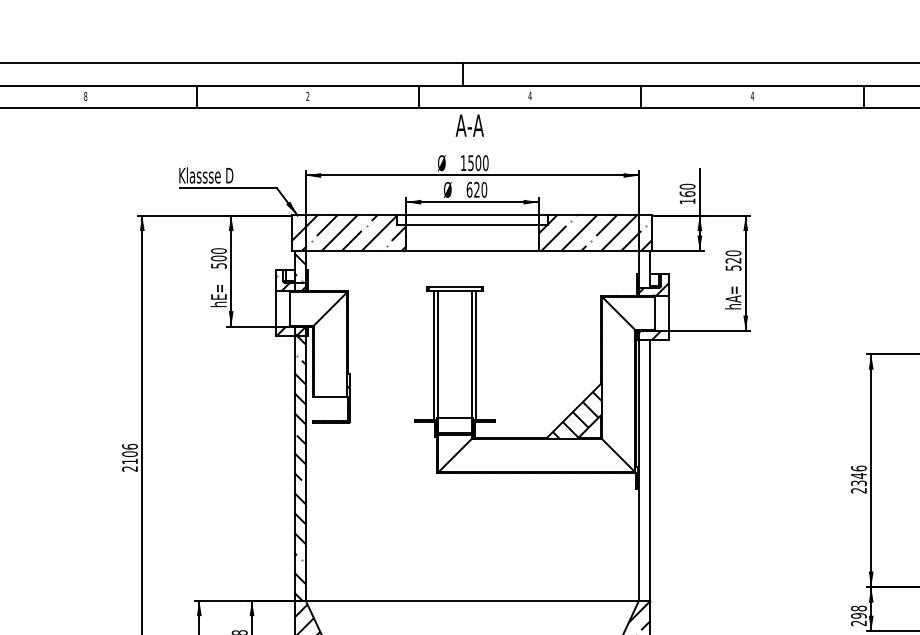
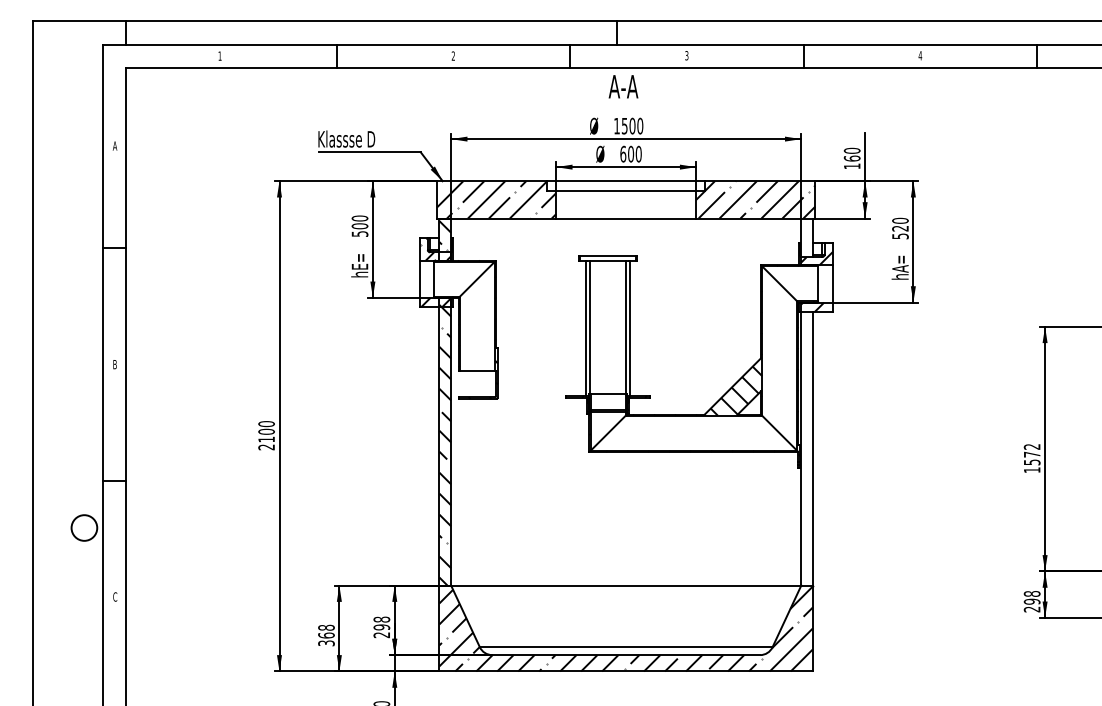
text: (85, 95) -> (219, 55), 8 -> 1
text: (529, 95) -> (686, 55), 4 -> 3
text: (477, 189) -> (631, 153), 620 -> 600
text: (129, 446) -> (266, 423), 2106 -> 2100
text: (858, 479) -> (1031, 458), 2346 -> 1572

